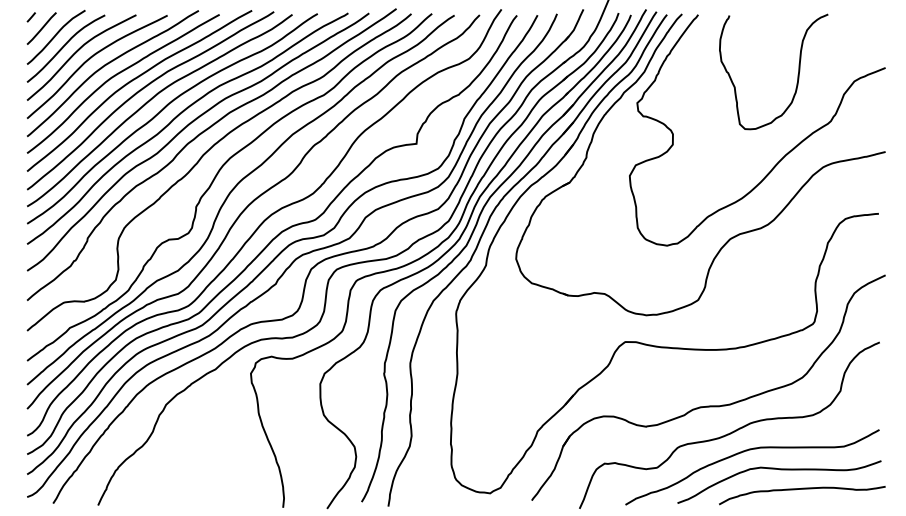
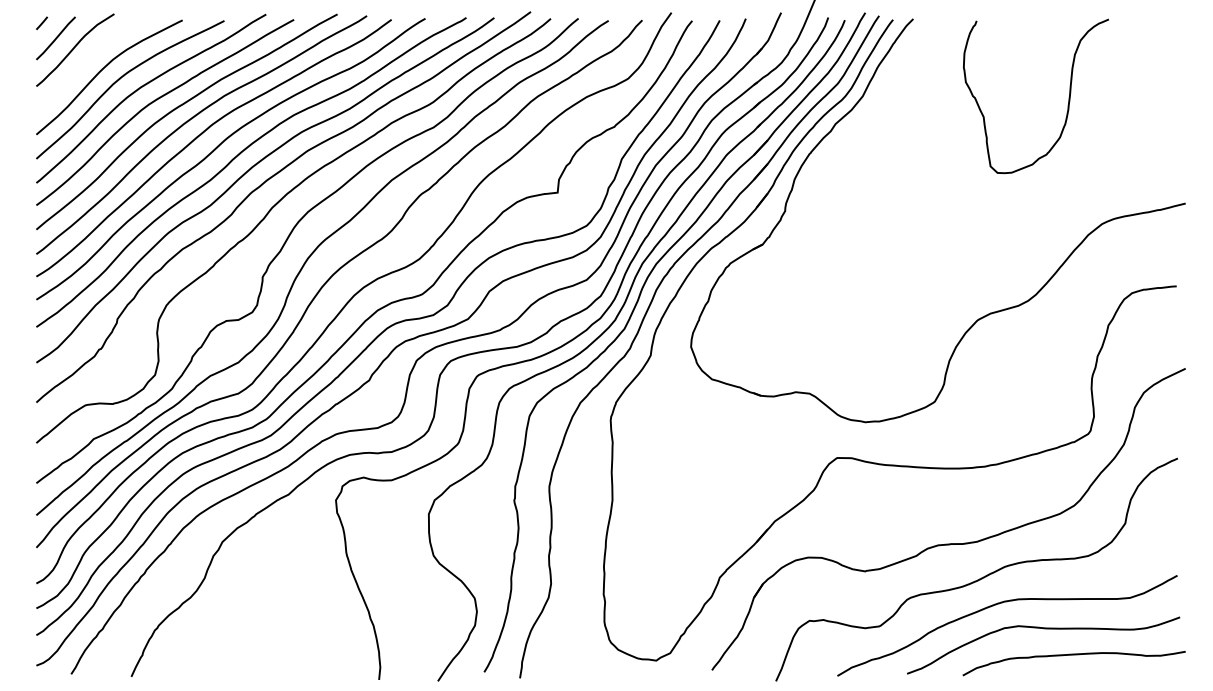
curve: (63, 48) -> (85, 65), removed
curve: (783, 156) -> (1048, 209), removed

